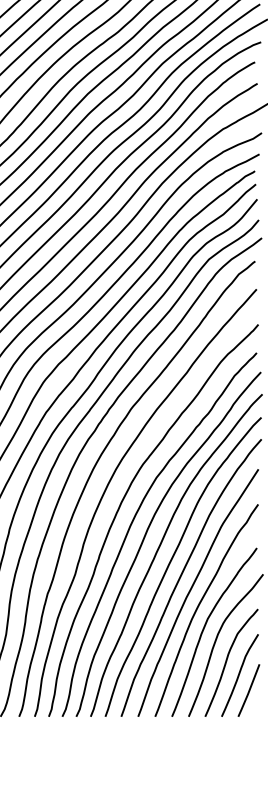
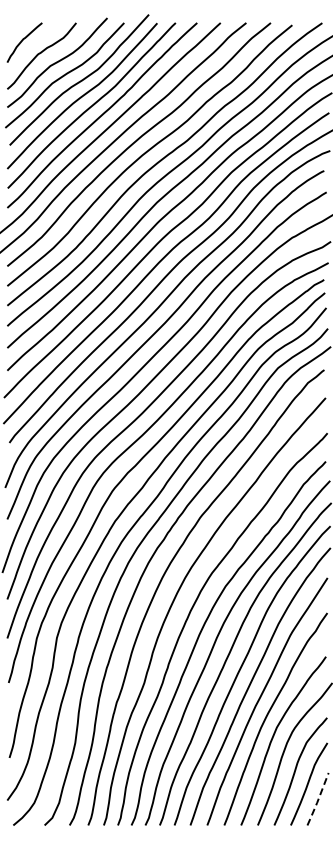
line: (249, 691) -> (318, 800), solid -> dashed

